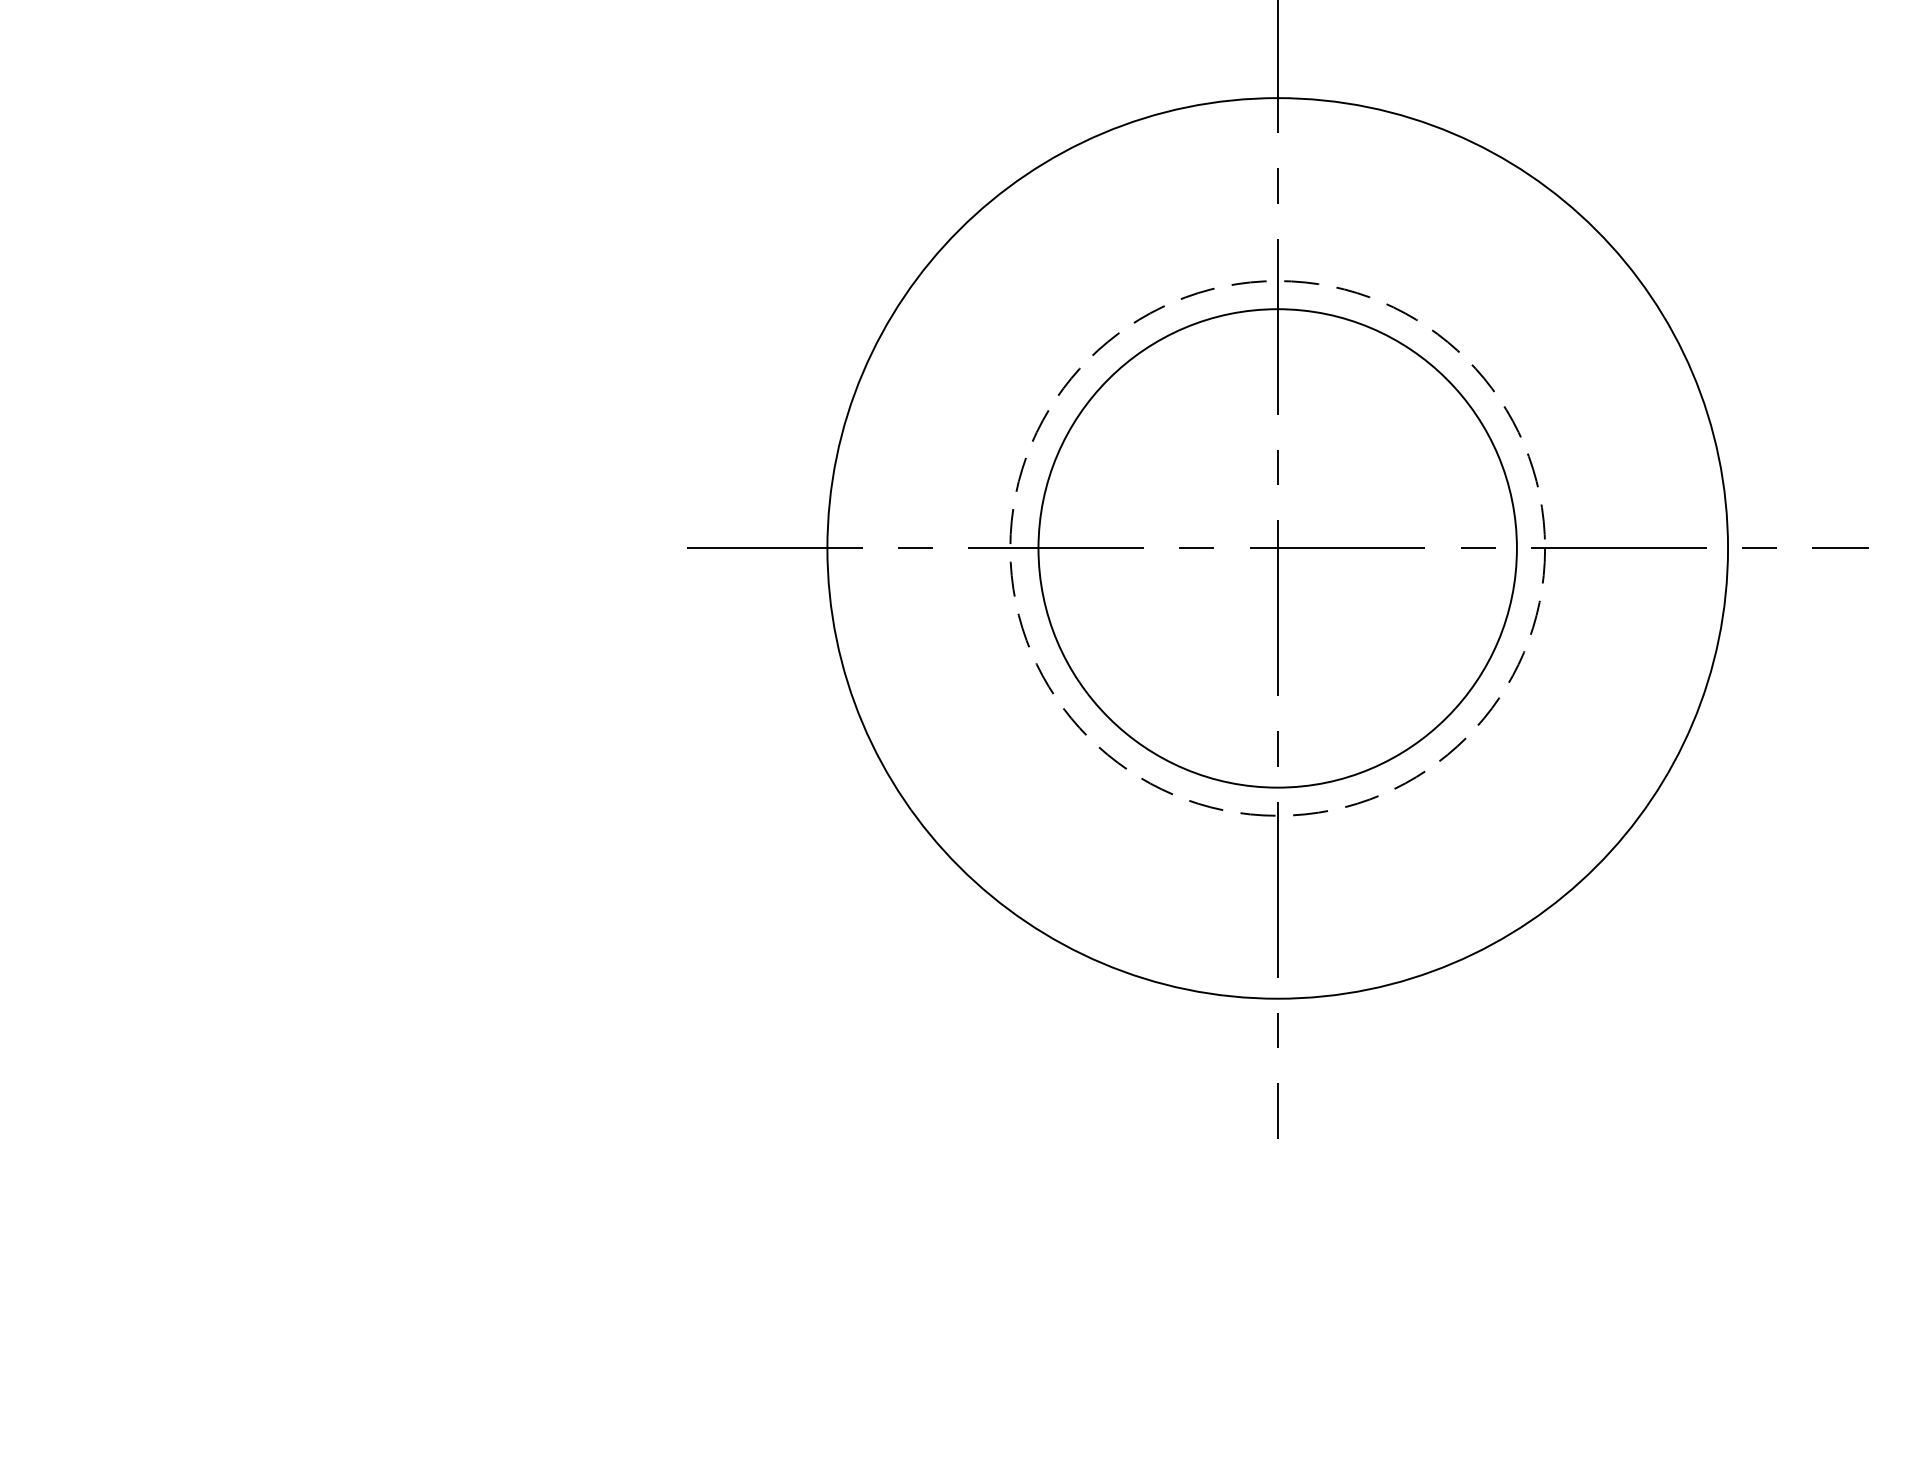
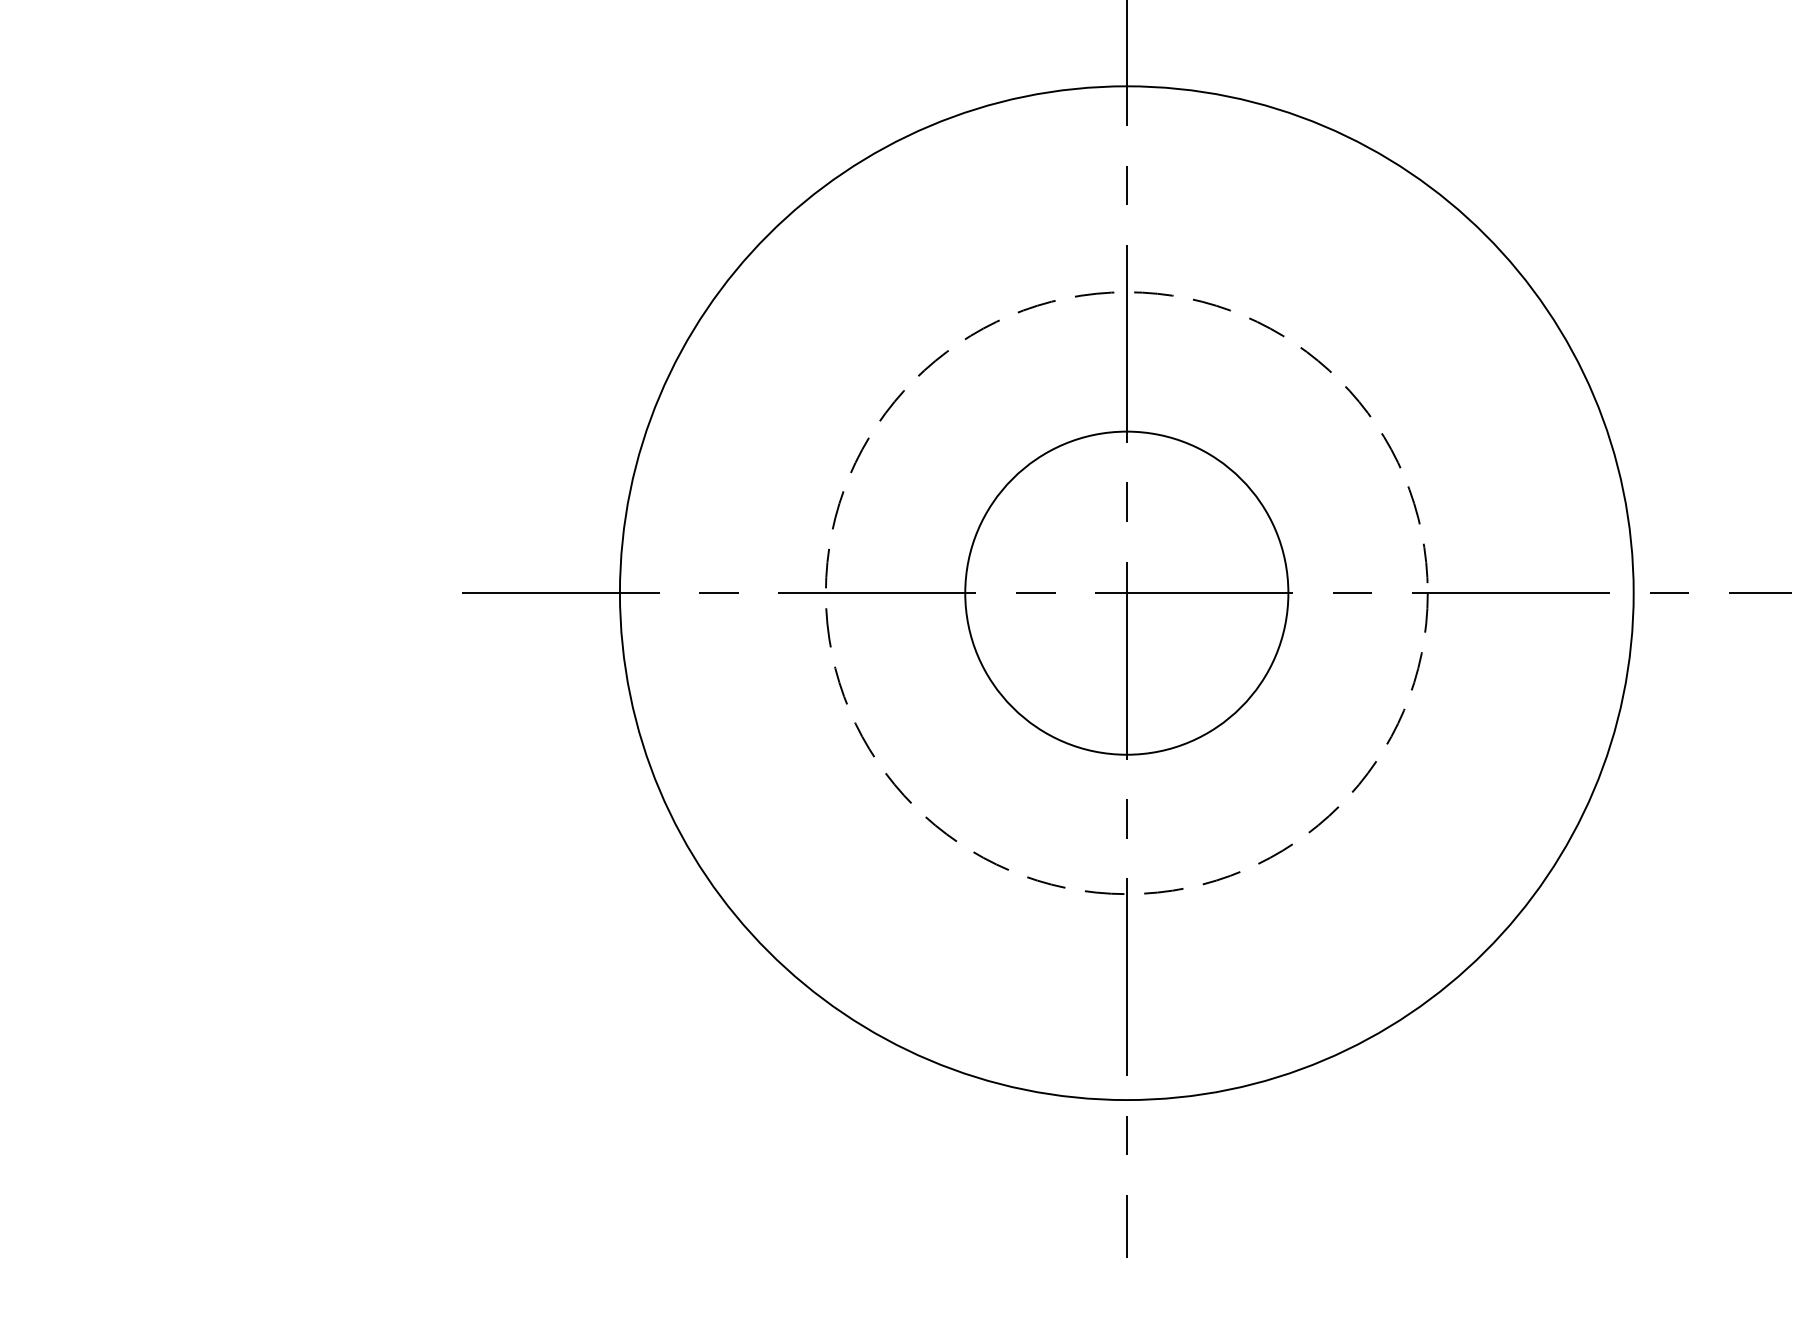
circle: (1277, 548) -> (1126, 593), size x0.6

